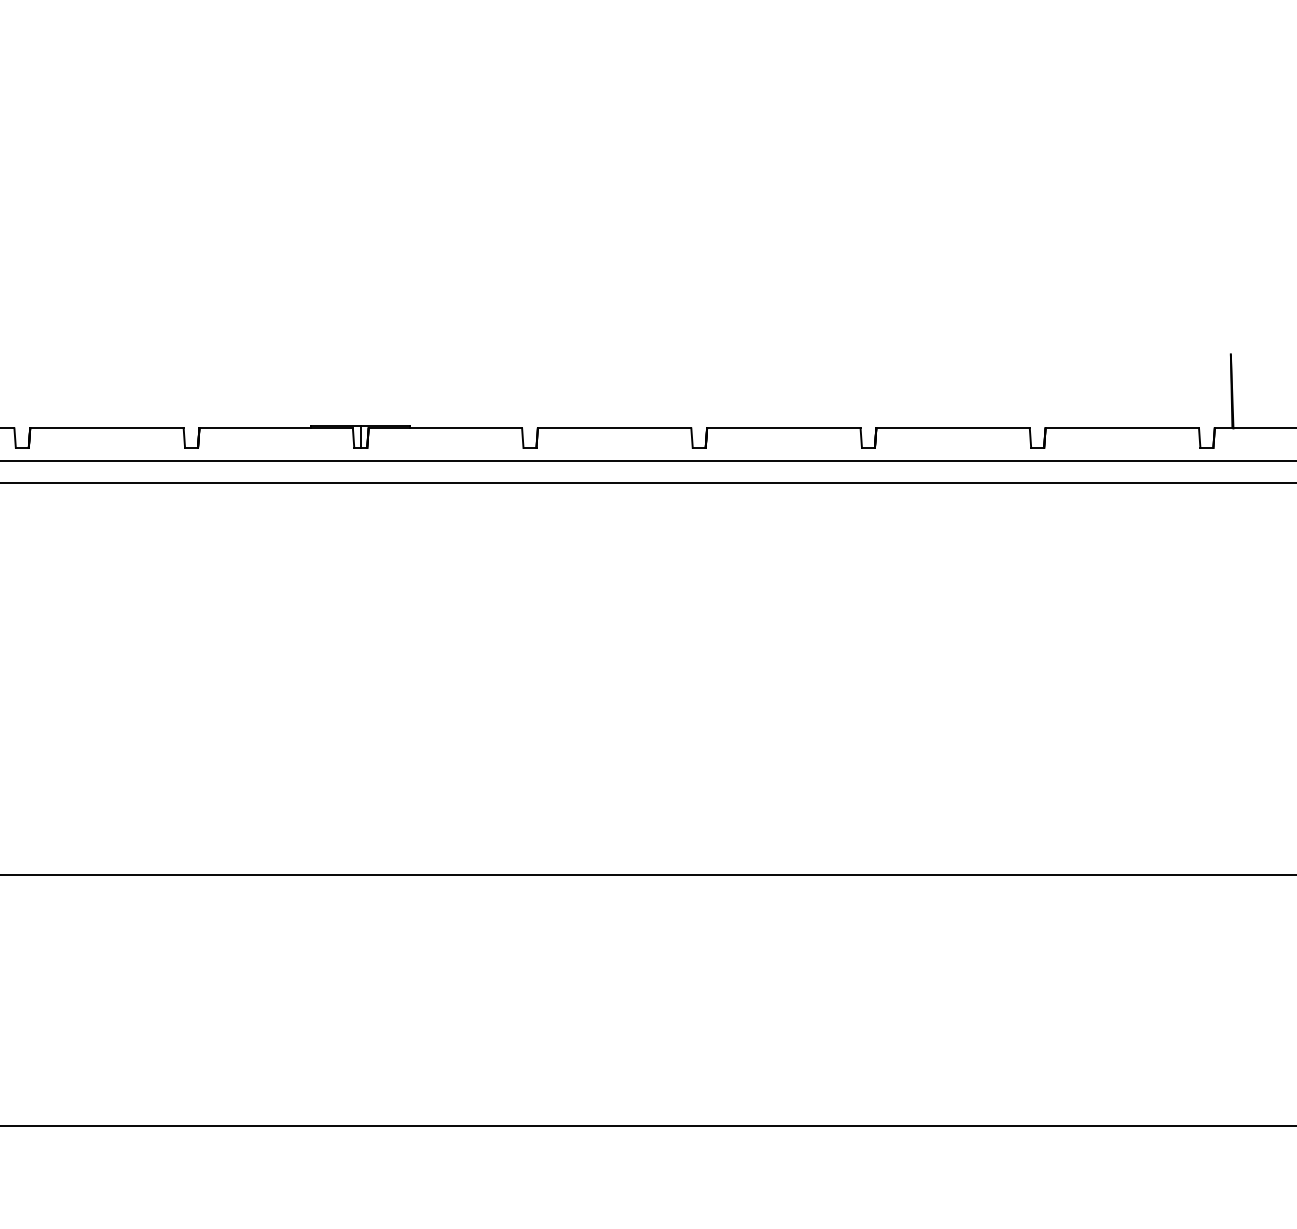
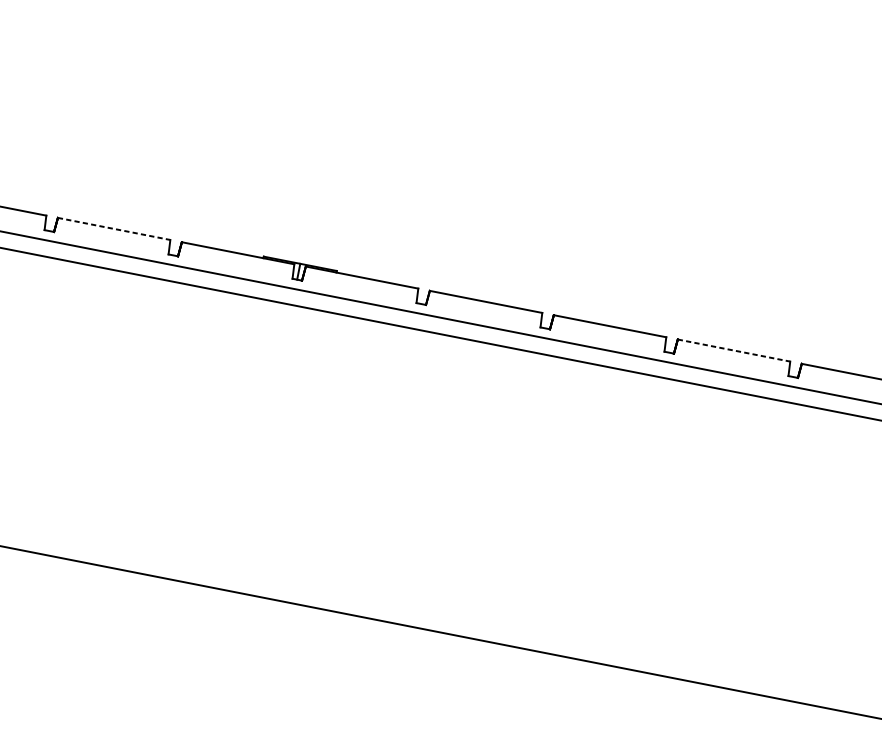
line: (106, 428) -> (113, 228), solid -> dashed
line: (953, 428) -> (734, 350), solid -> dashed

